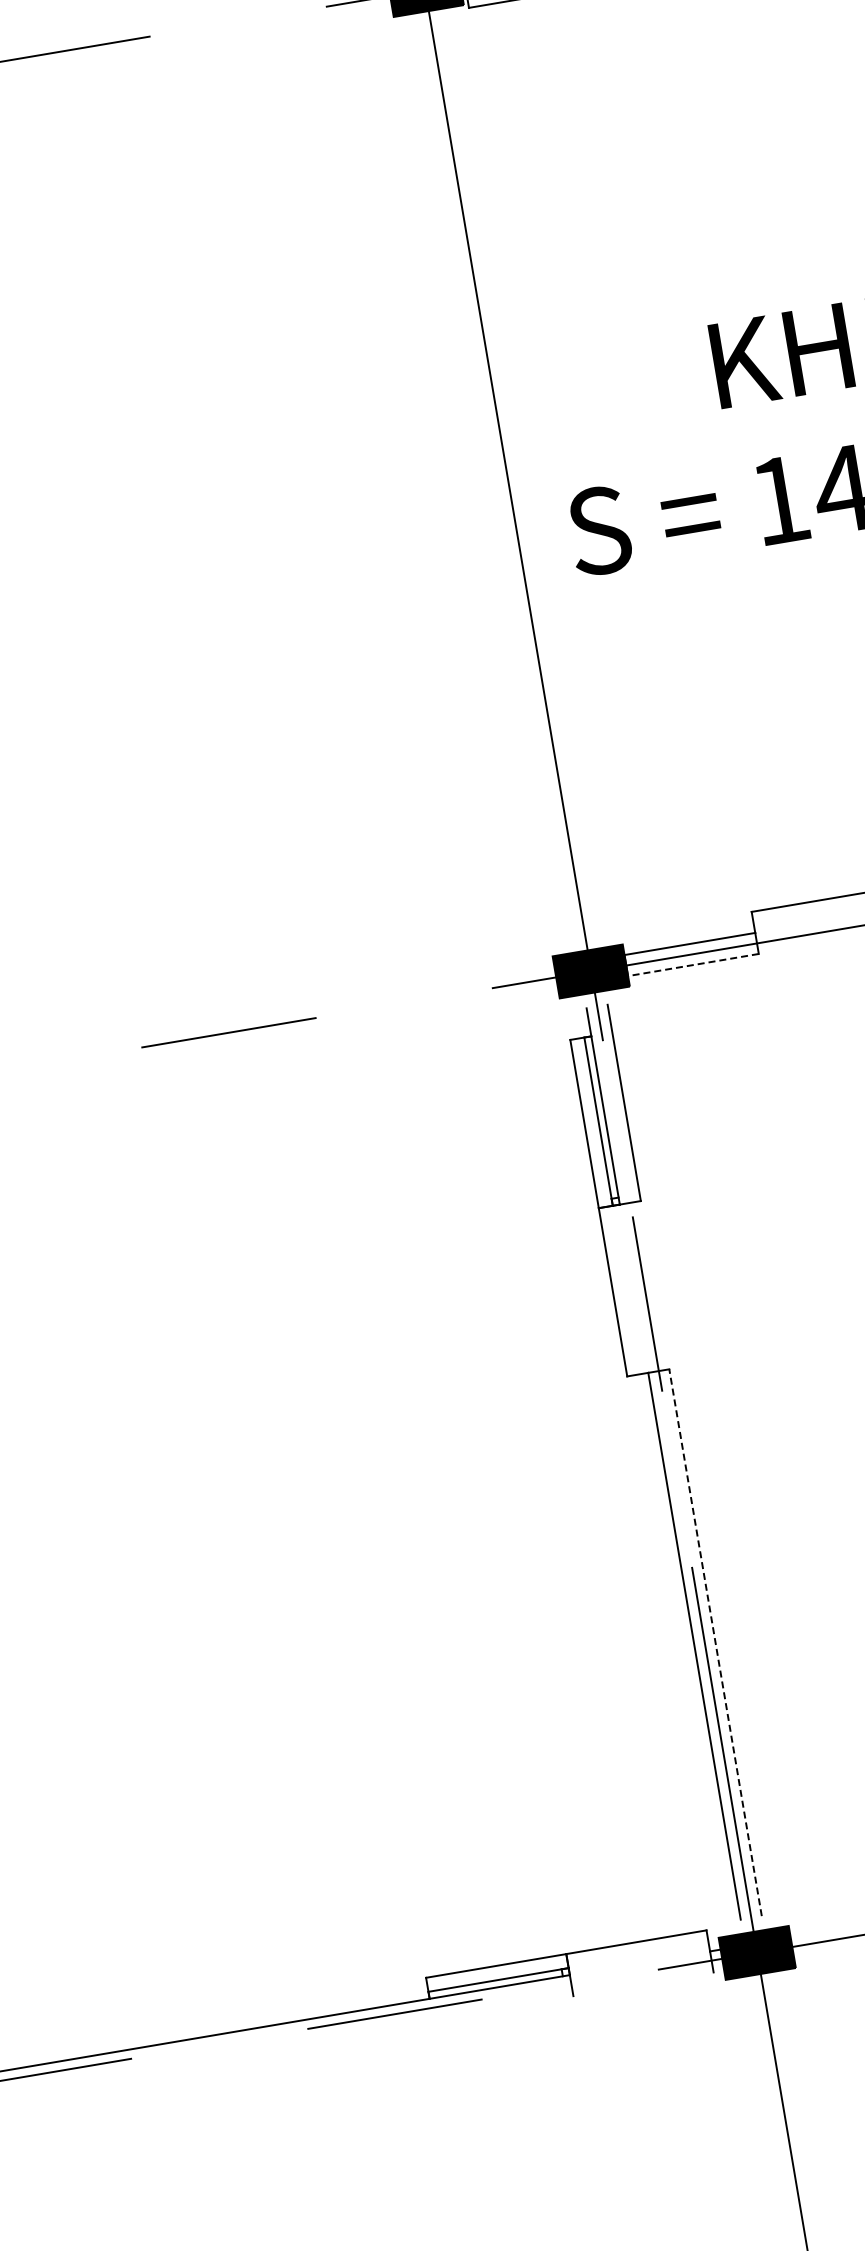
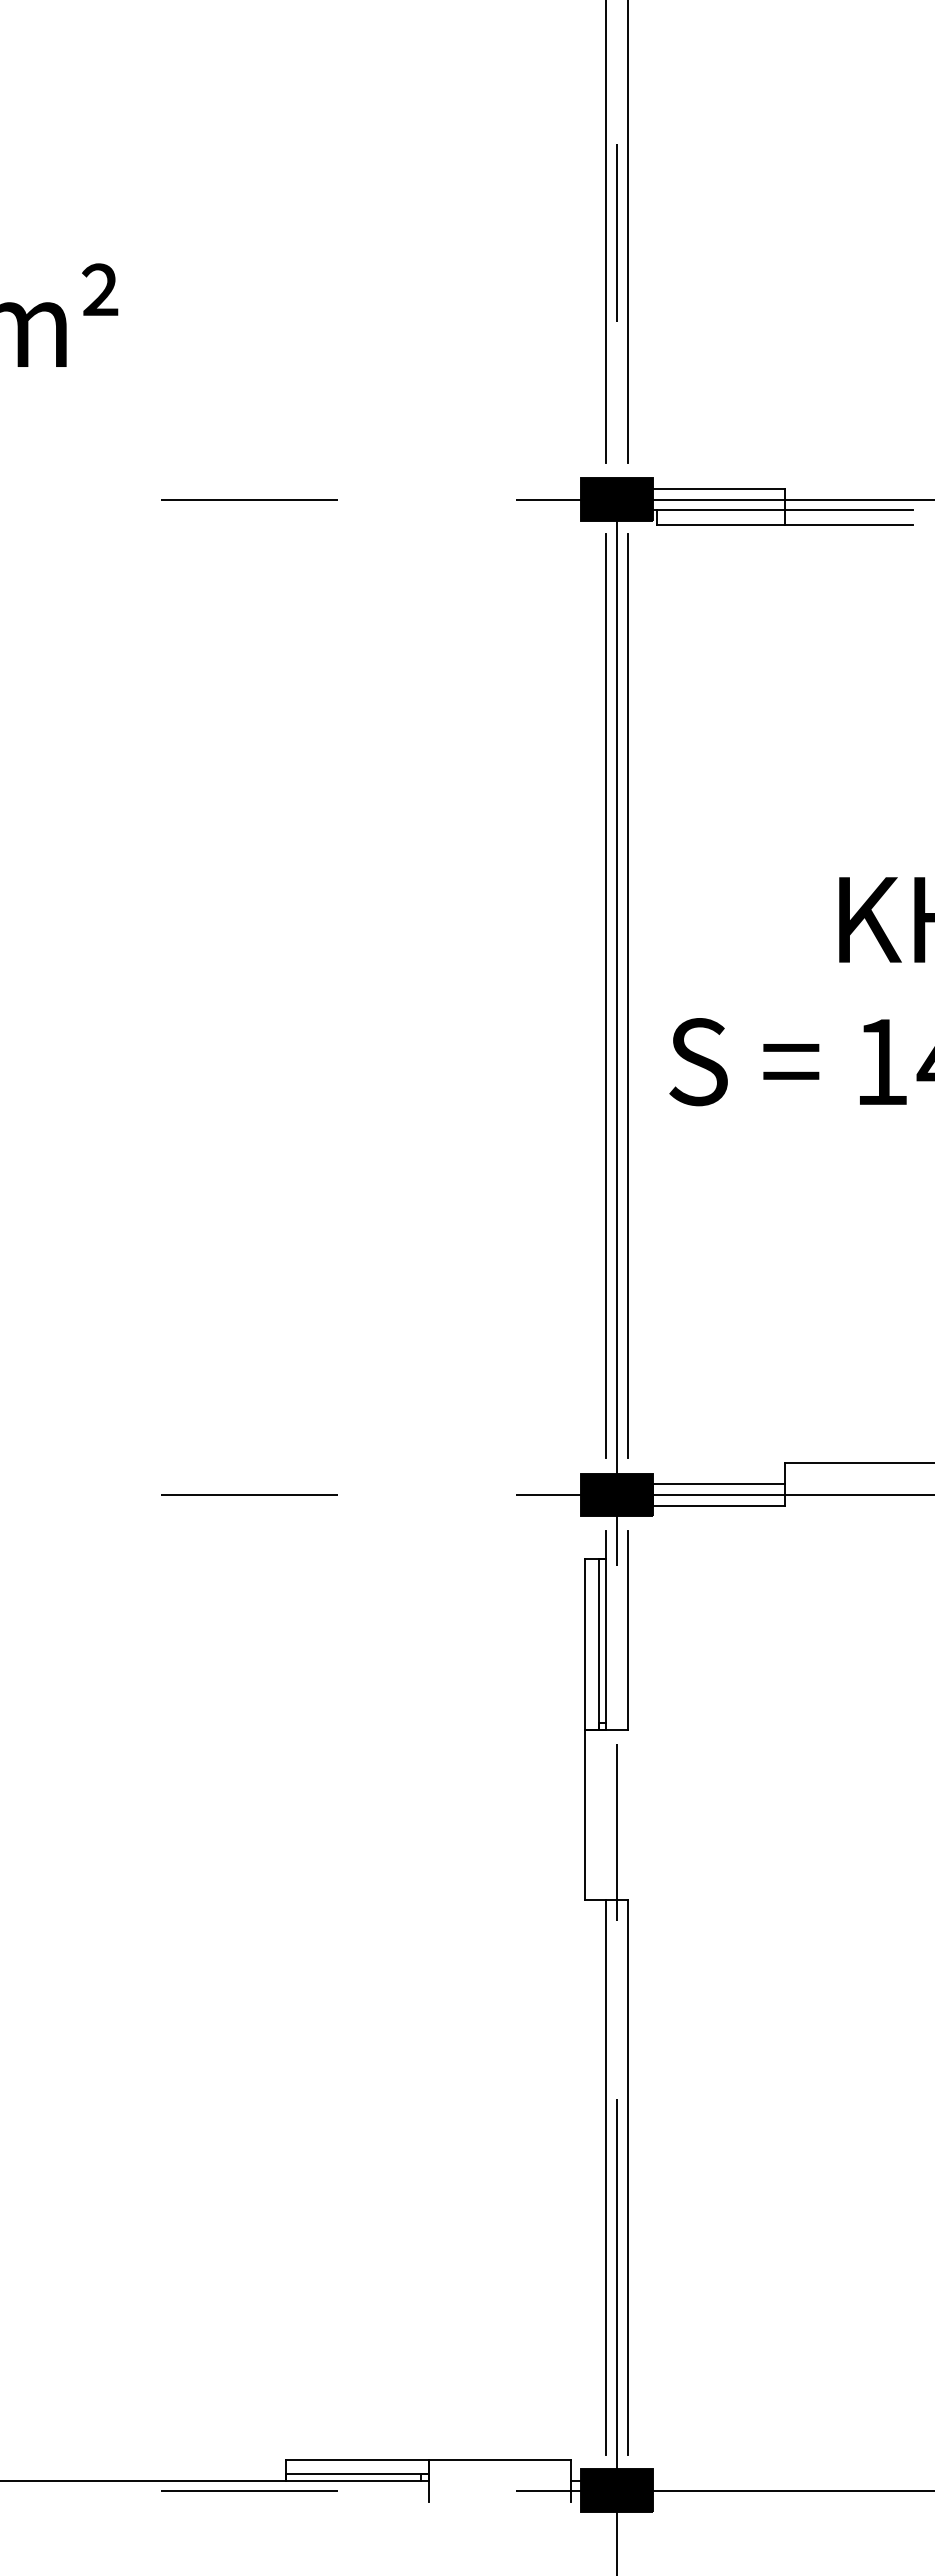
line: (518, 477) -> (627, 995), added
line: (497, 480) -> (606, 995), added
line: (693, 964) -> (718, 1505), dashed -> solid
line: (715, 1642) -> (627, 2177), dashed -> solid

